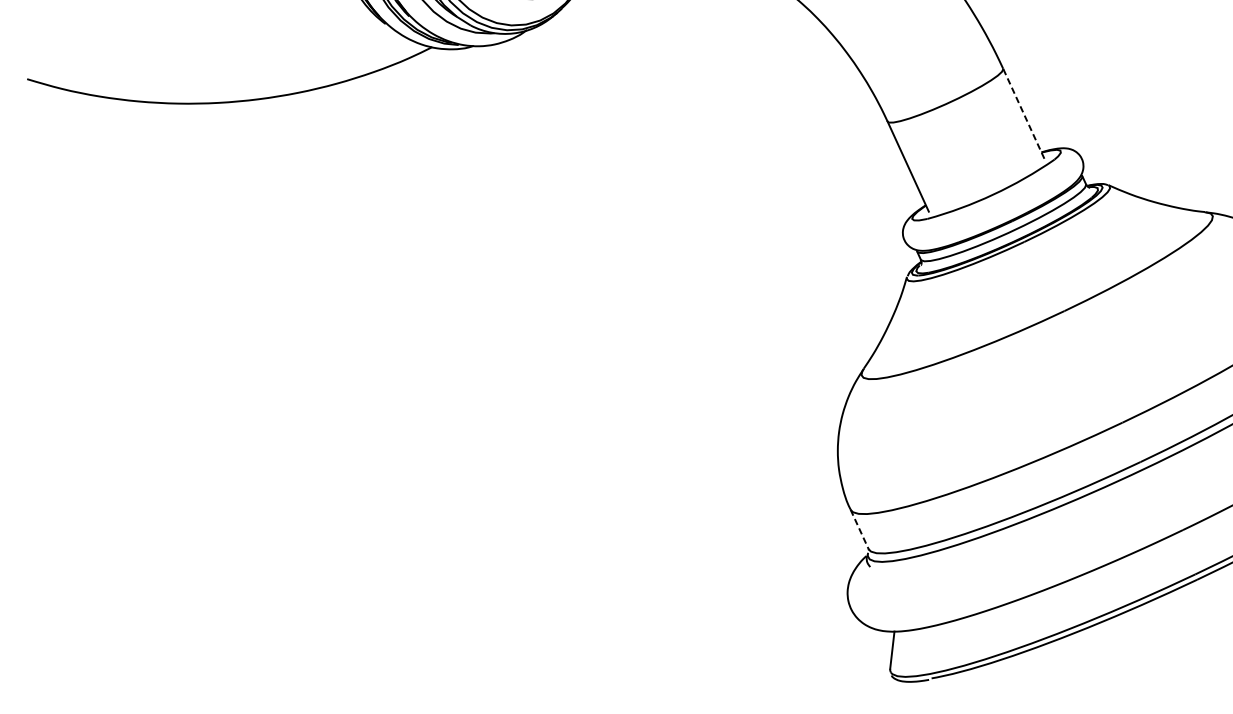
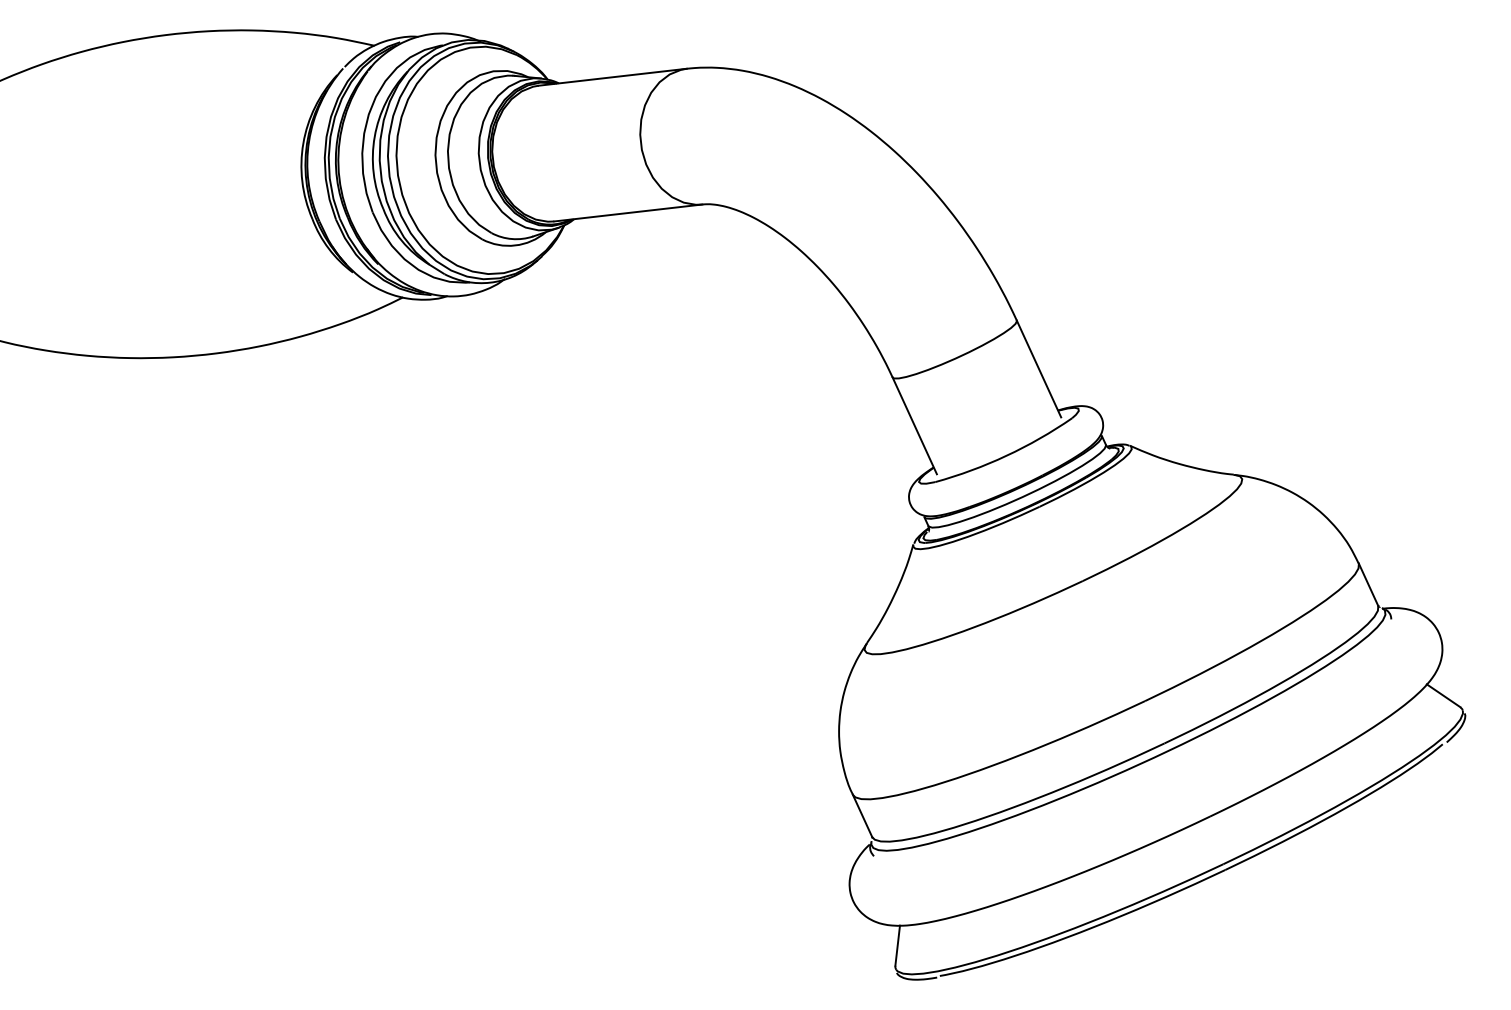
line: (1023, 113) -> (1038, 368), dashed -> solid
line: (859, 530) -> (862, 816), dashed -> solid

